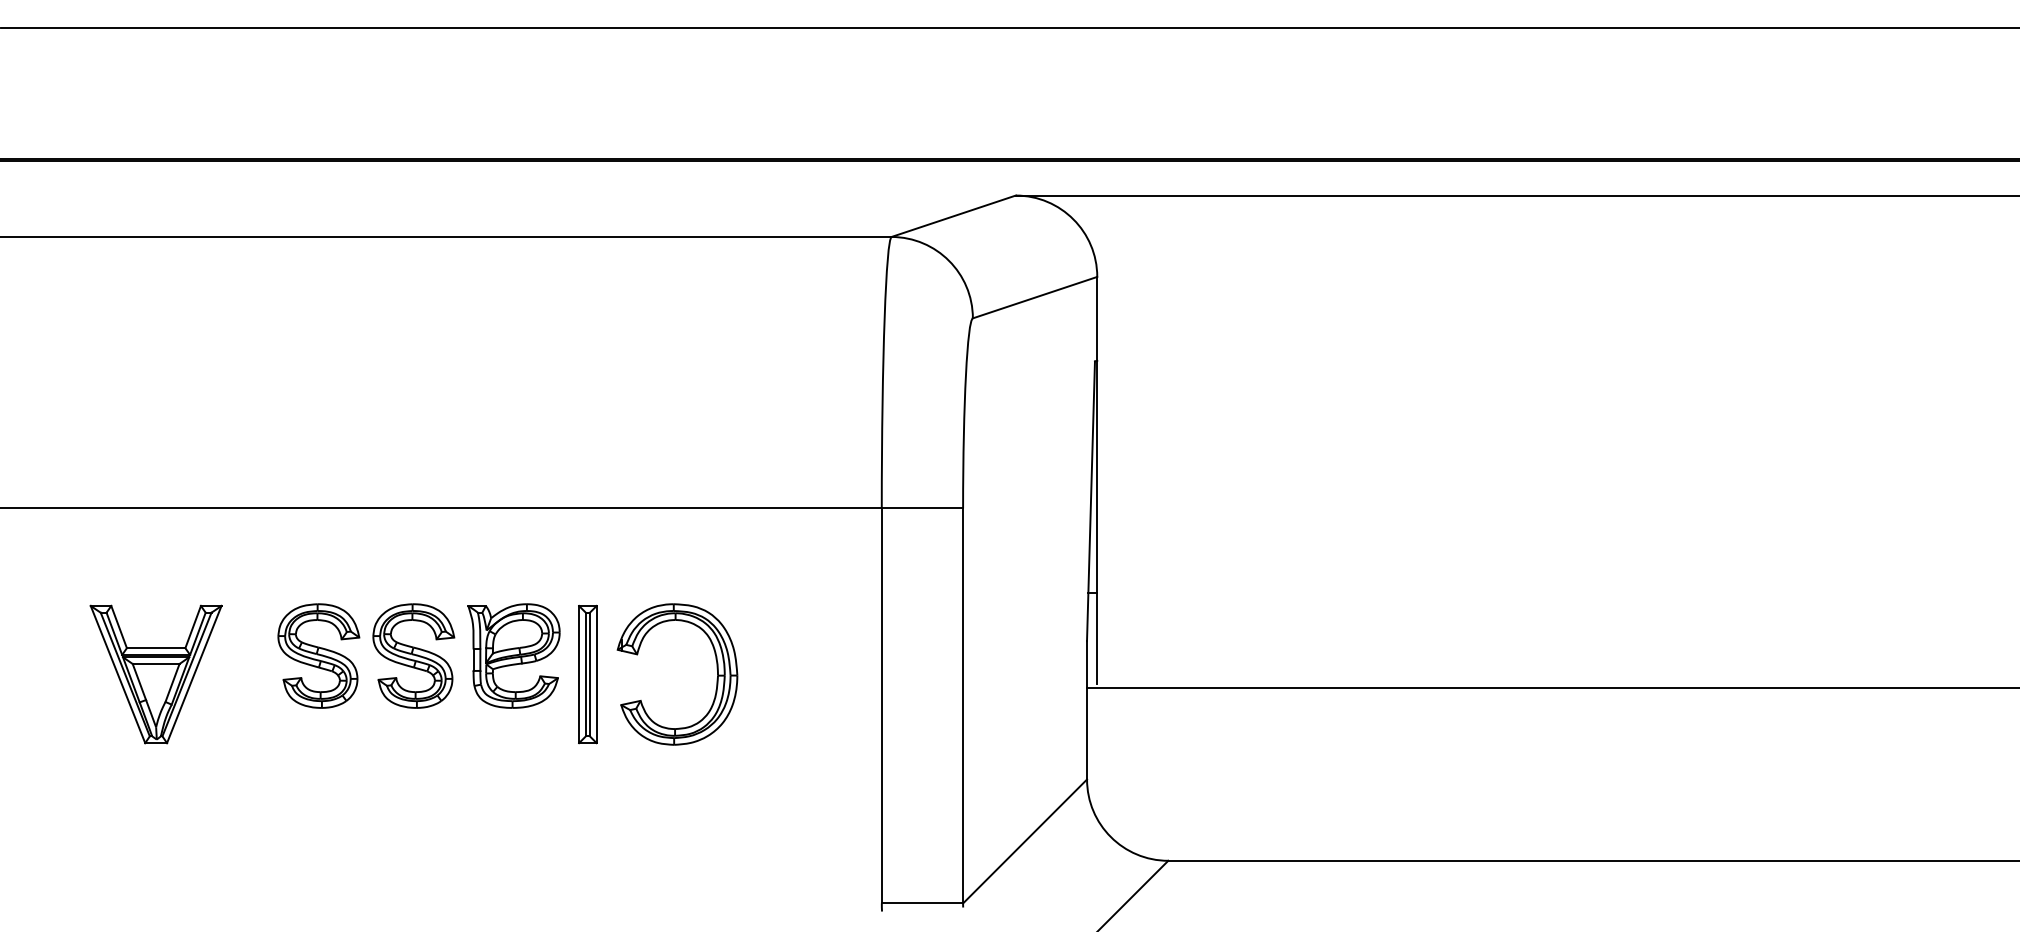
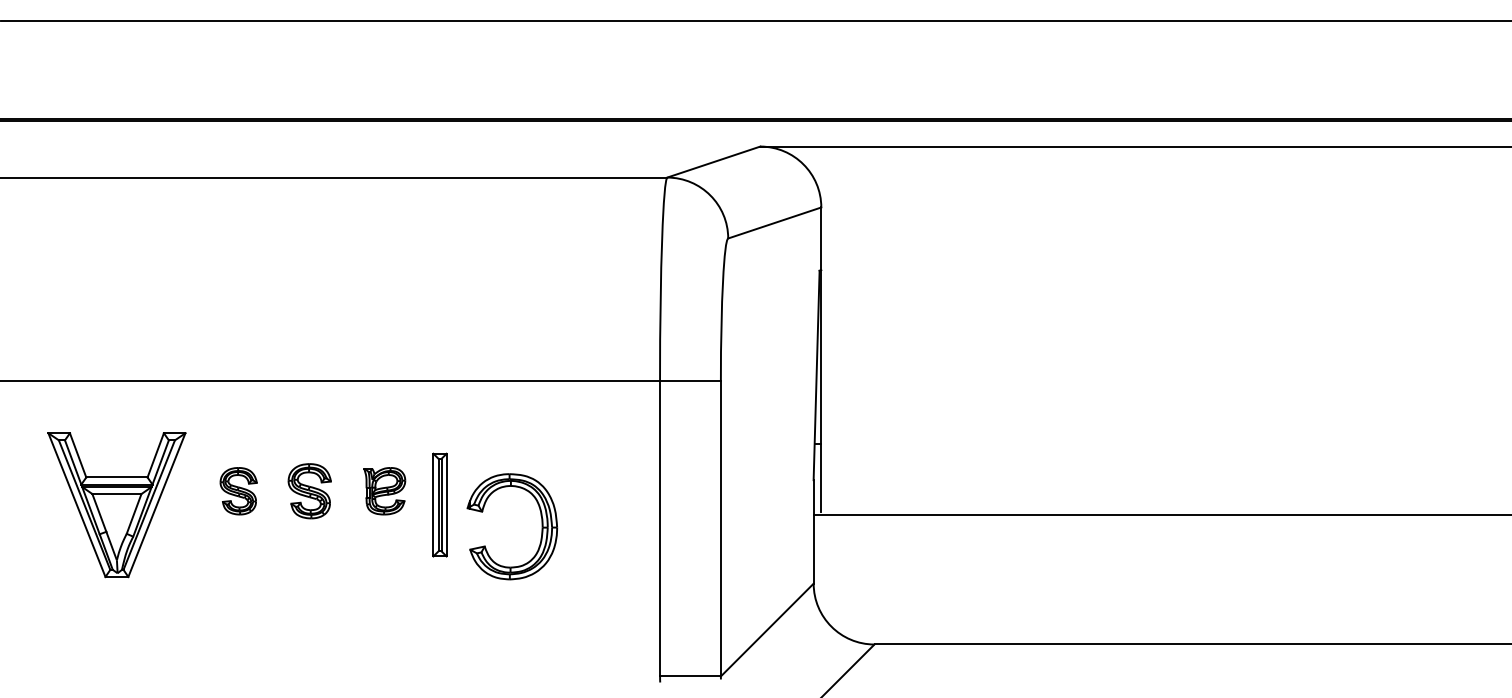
part: (318, 655) -> (238, 490), size x0.6
part: (413, 655) -> (309, 490), size x0.7
part: (513, 655) -> (384, 490), size x0.6
part: (716, 669) -> (541, 523), moved
part: (155, 674) -> (116, 505), size x1.4

